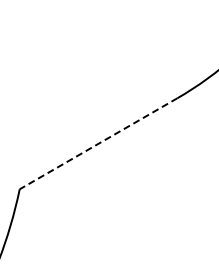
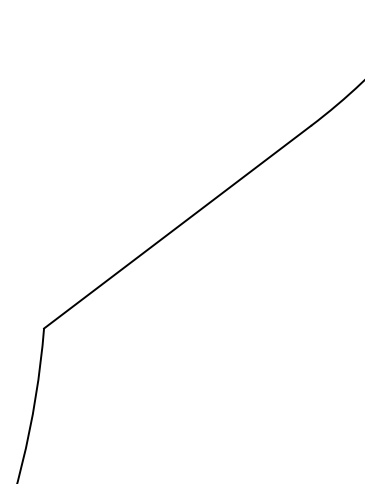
line: (98, 143) -> (177, 226), dashed -> solid

